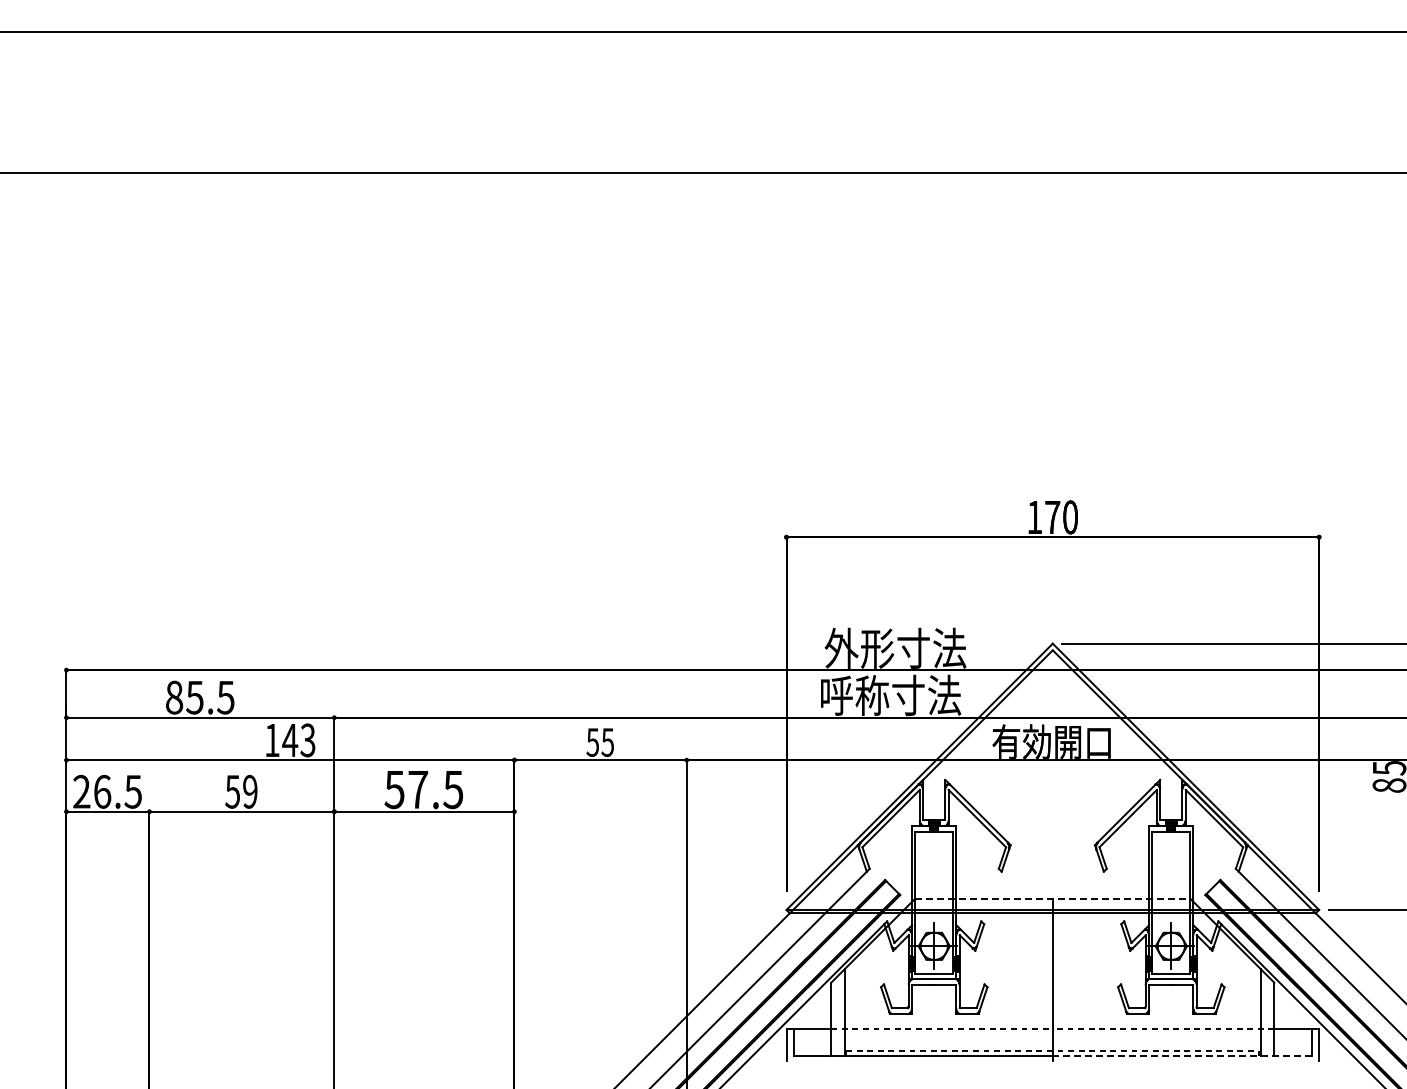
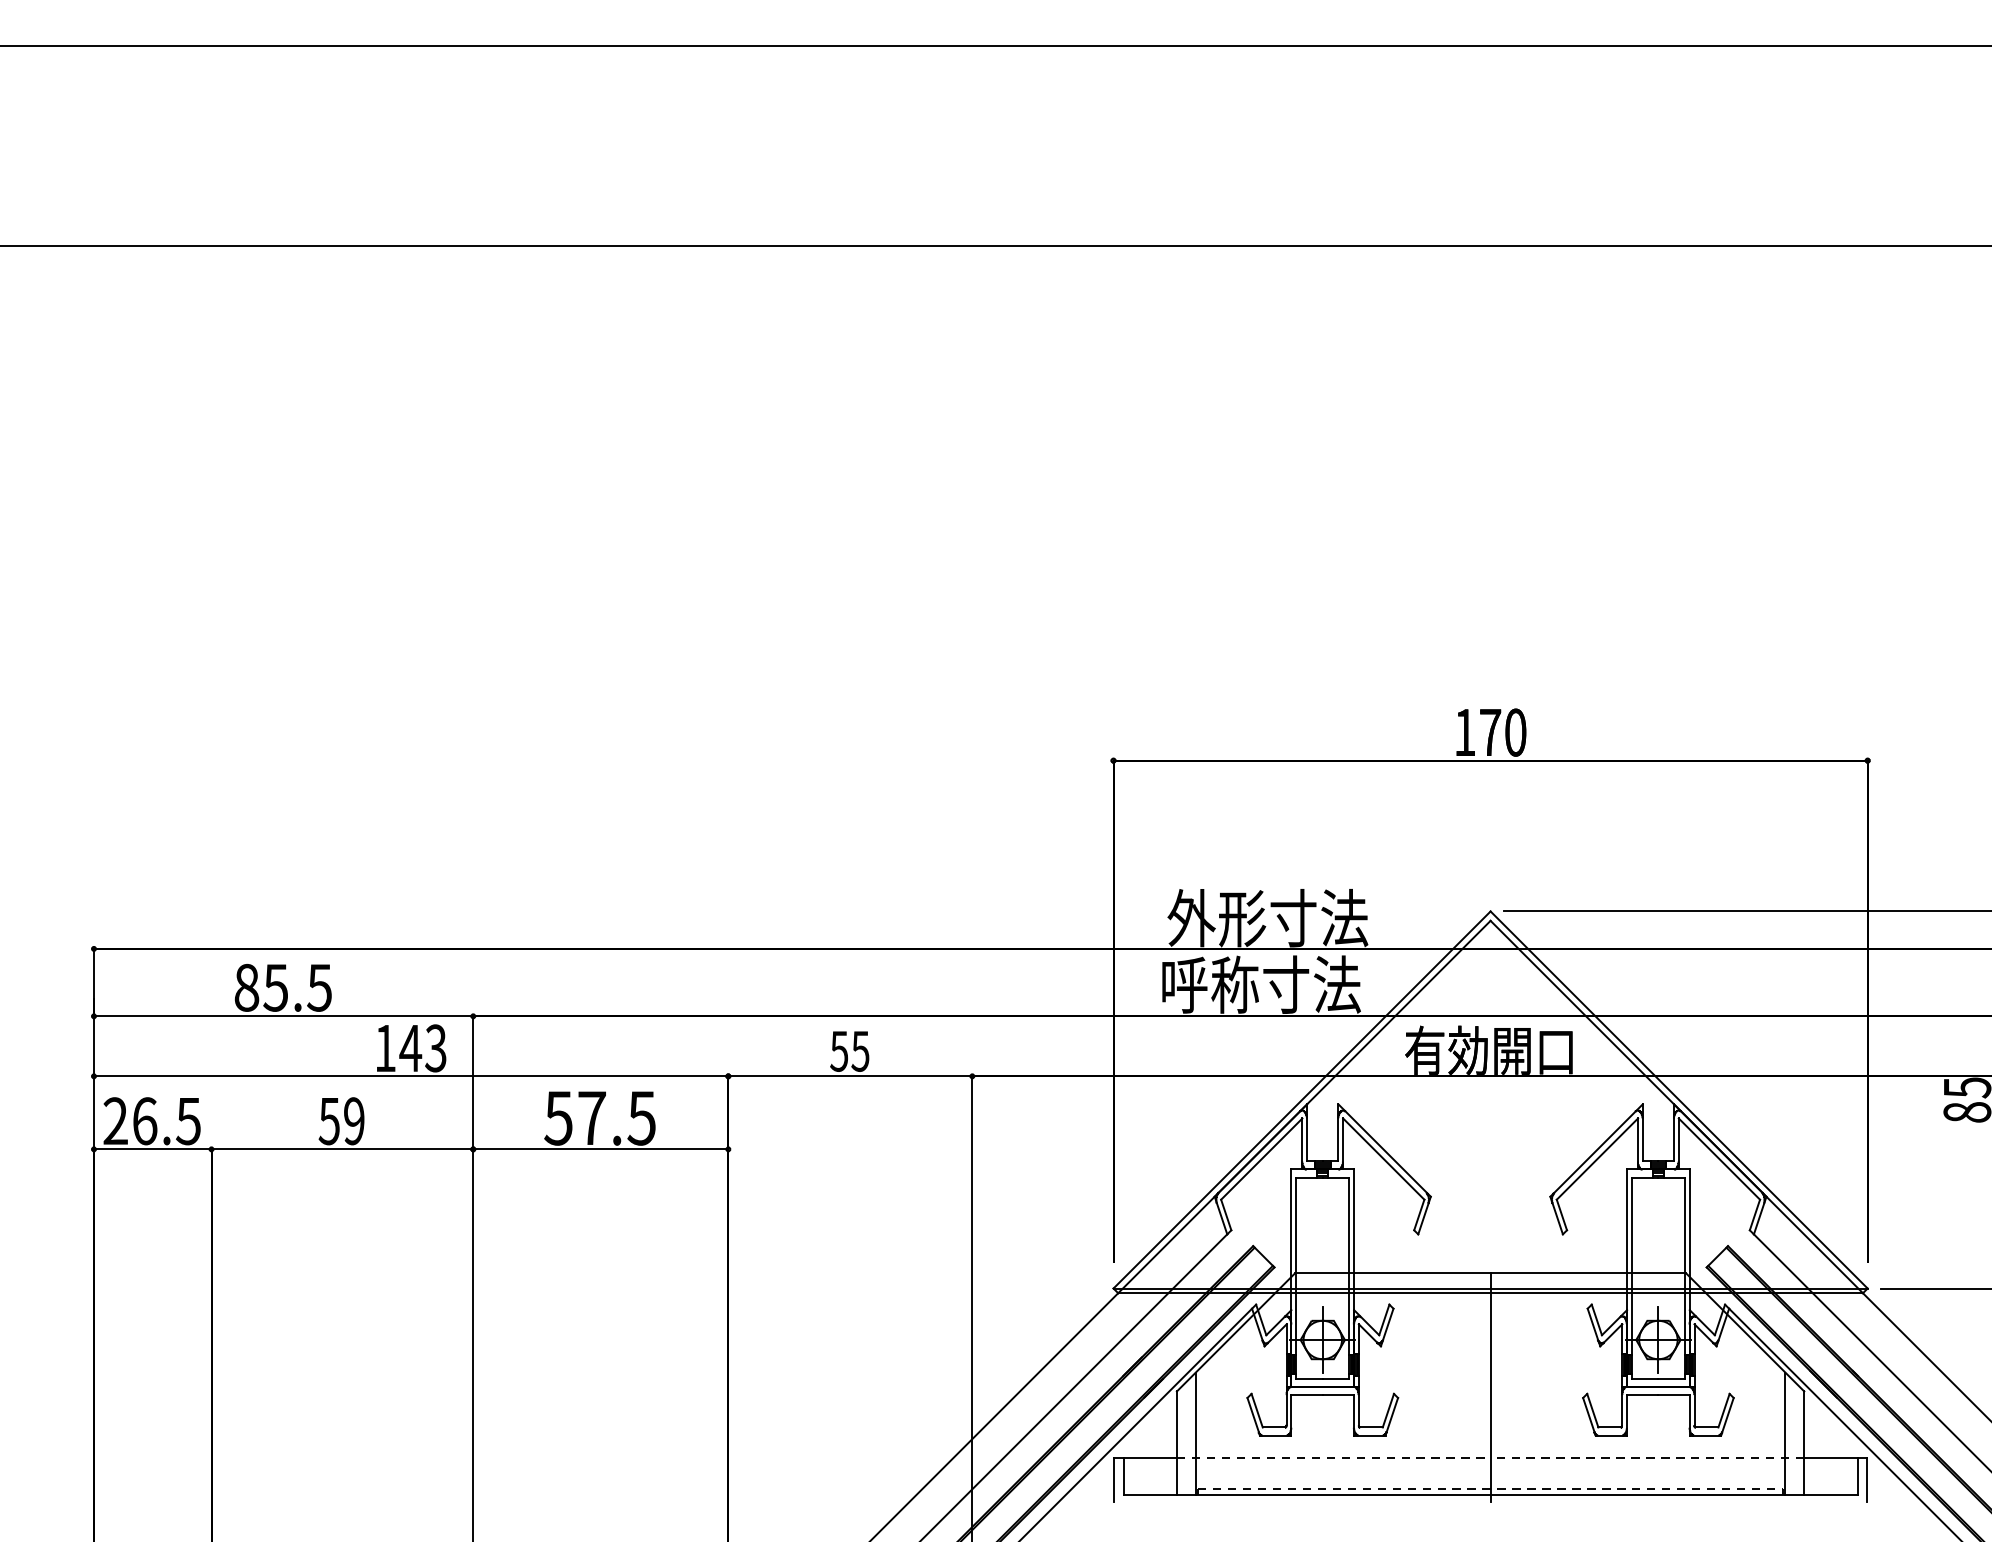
line: (1053, 899) -> (1491, 1273), dashed -> solid
line: (1182, 1056) -> (1674, 1495), dashed -> solid

